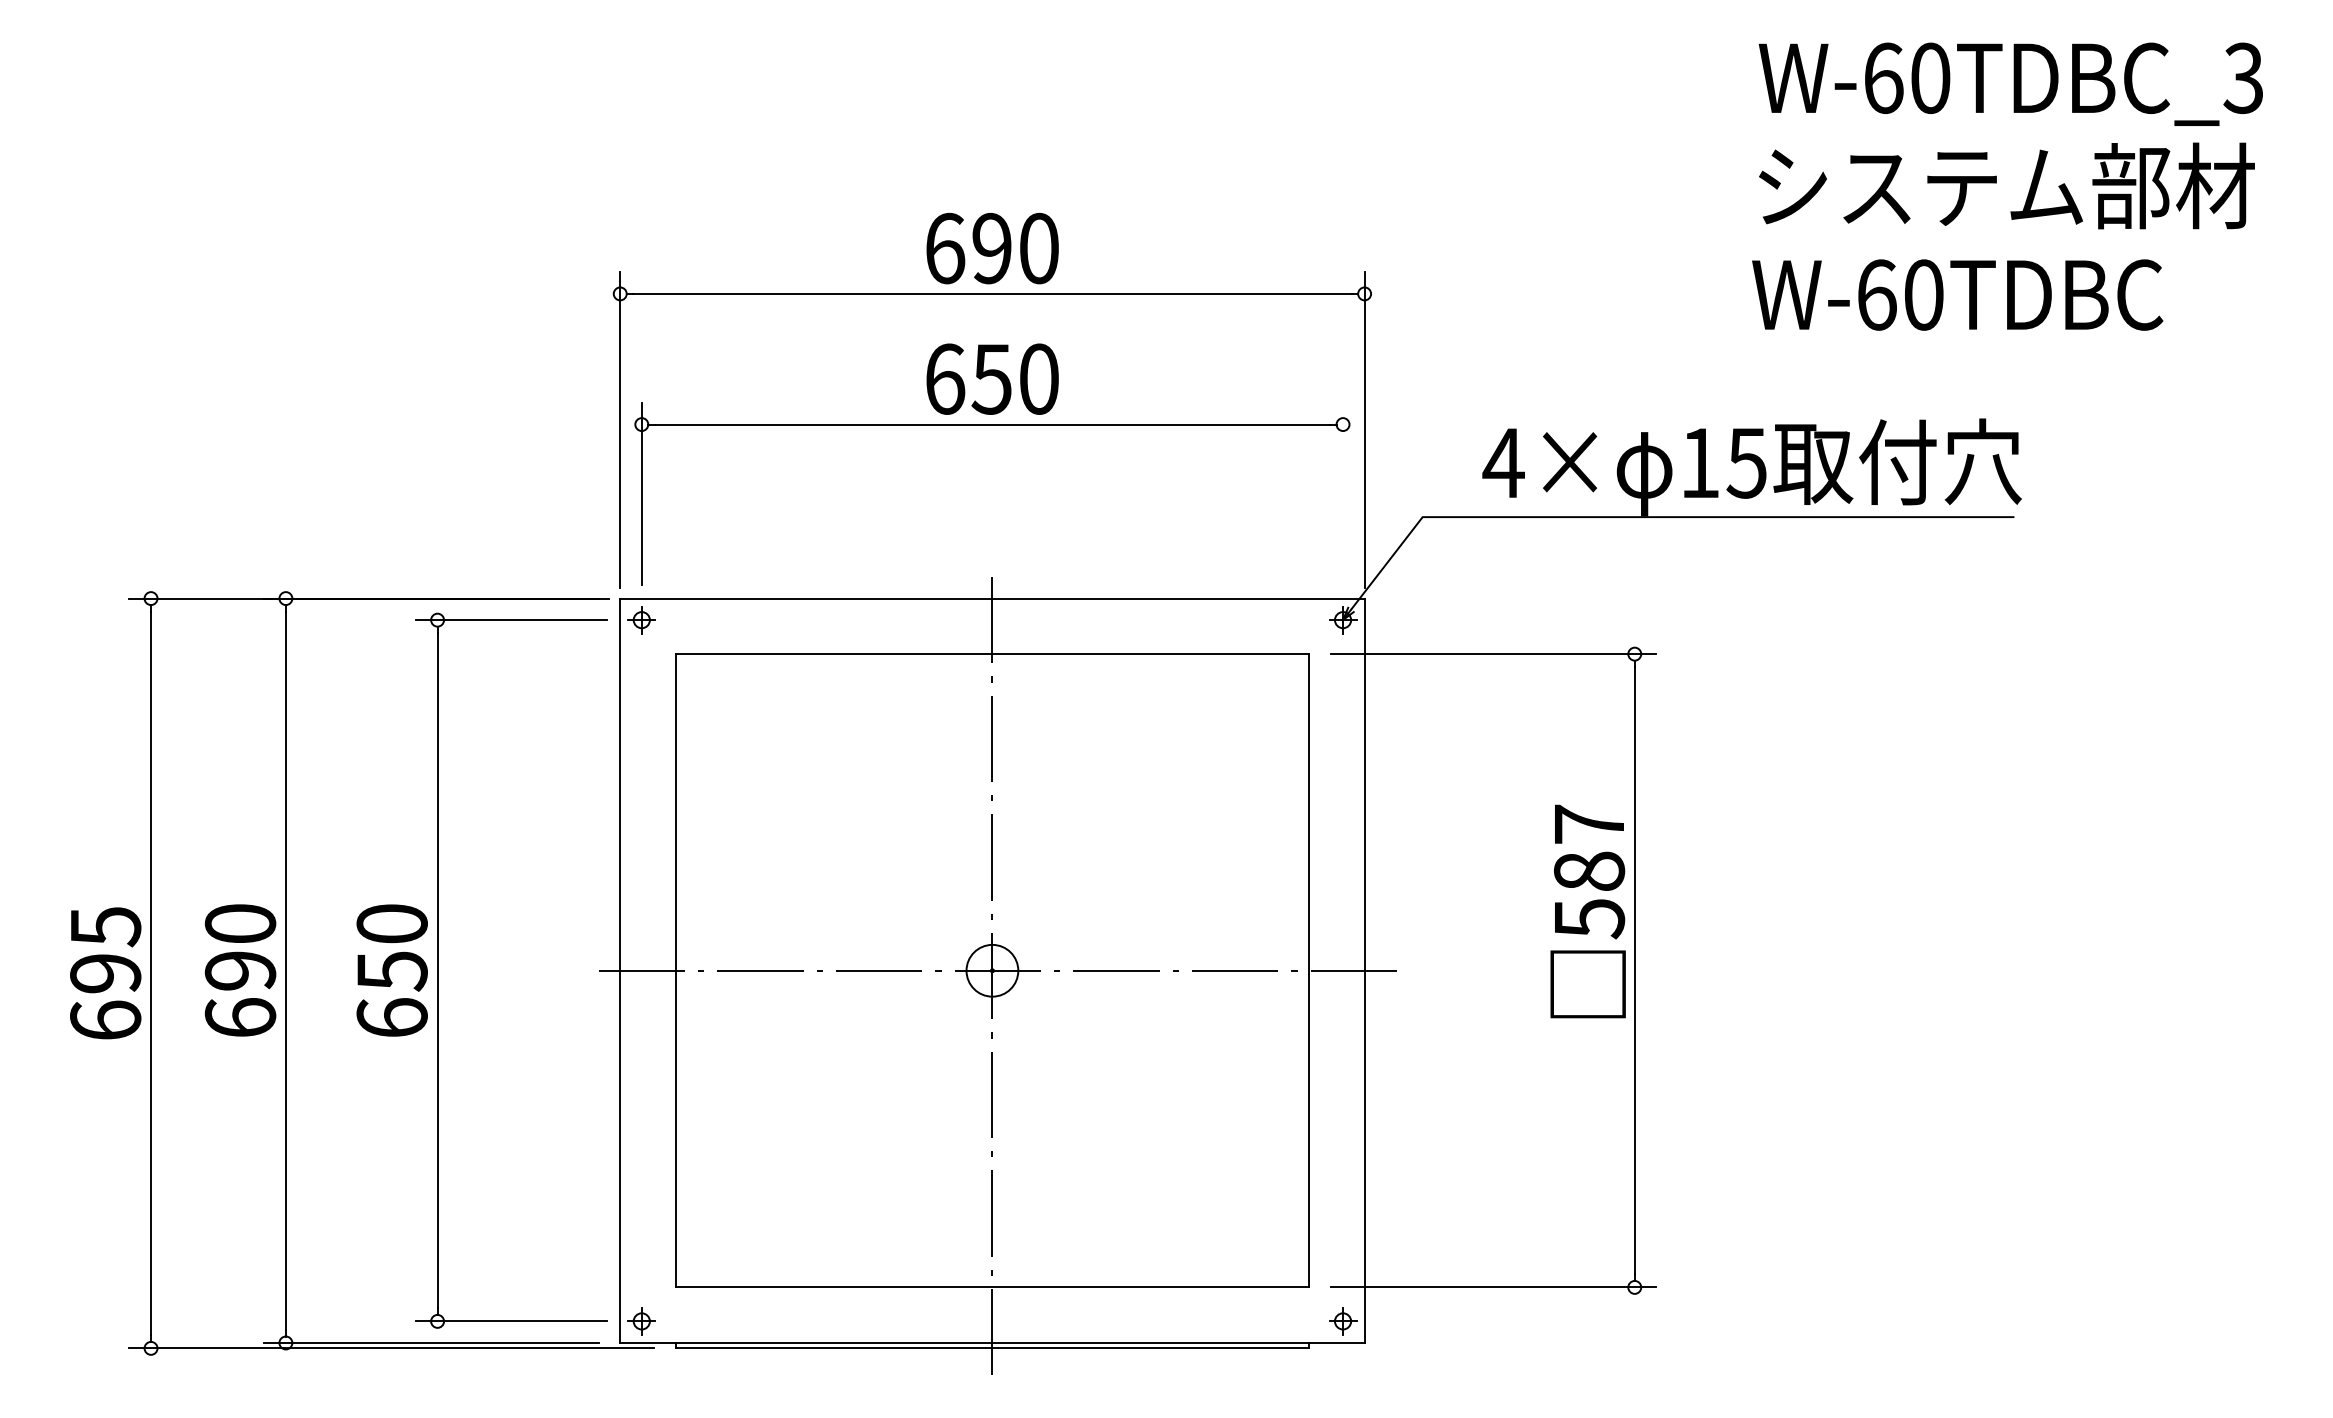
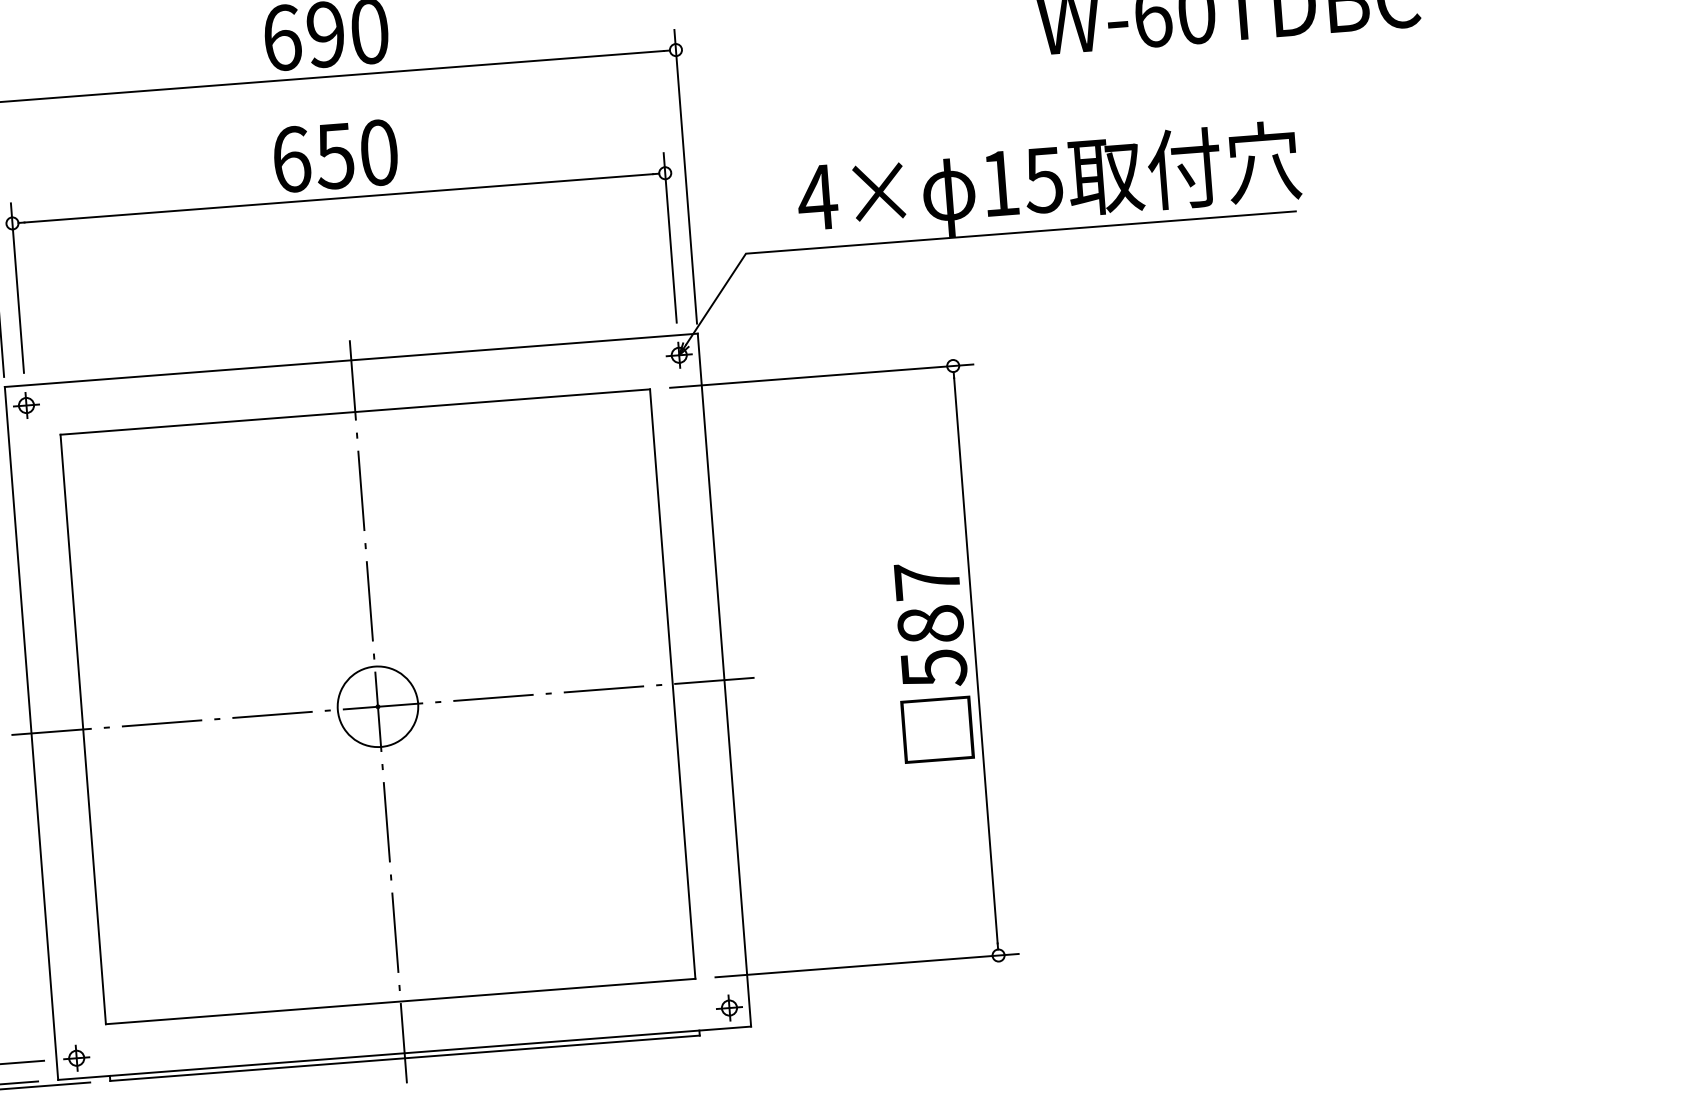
line: (1343, 493) -> (670, 237), added
text: (1587, 911) -> (931, 662), moved
circle: (992, 970) -> (378, 706), size x1.67

